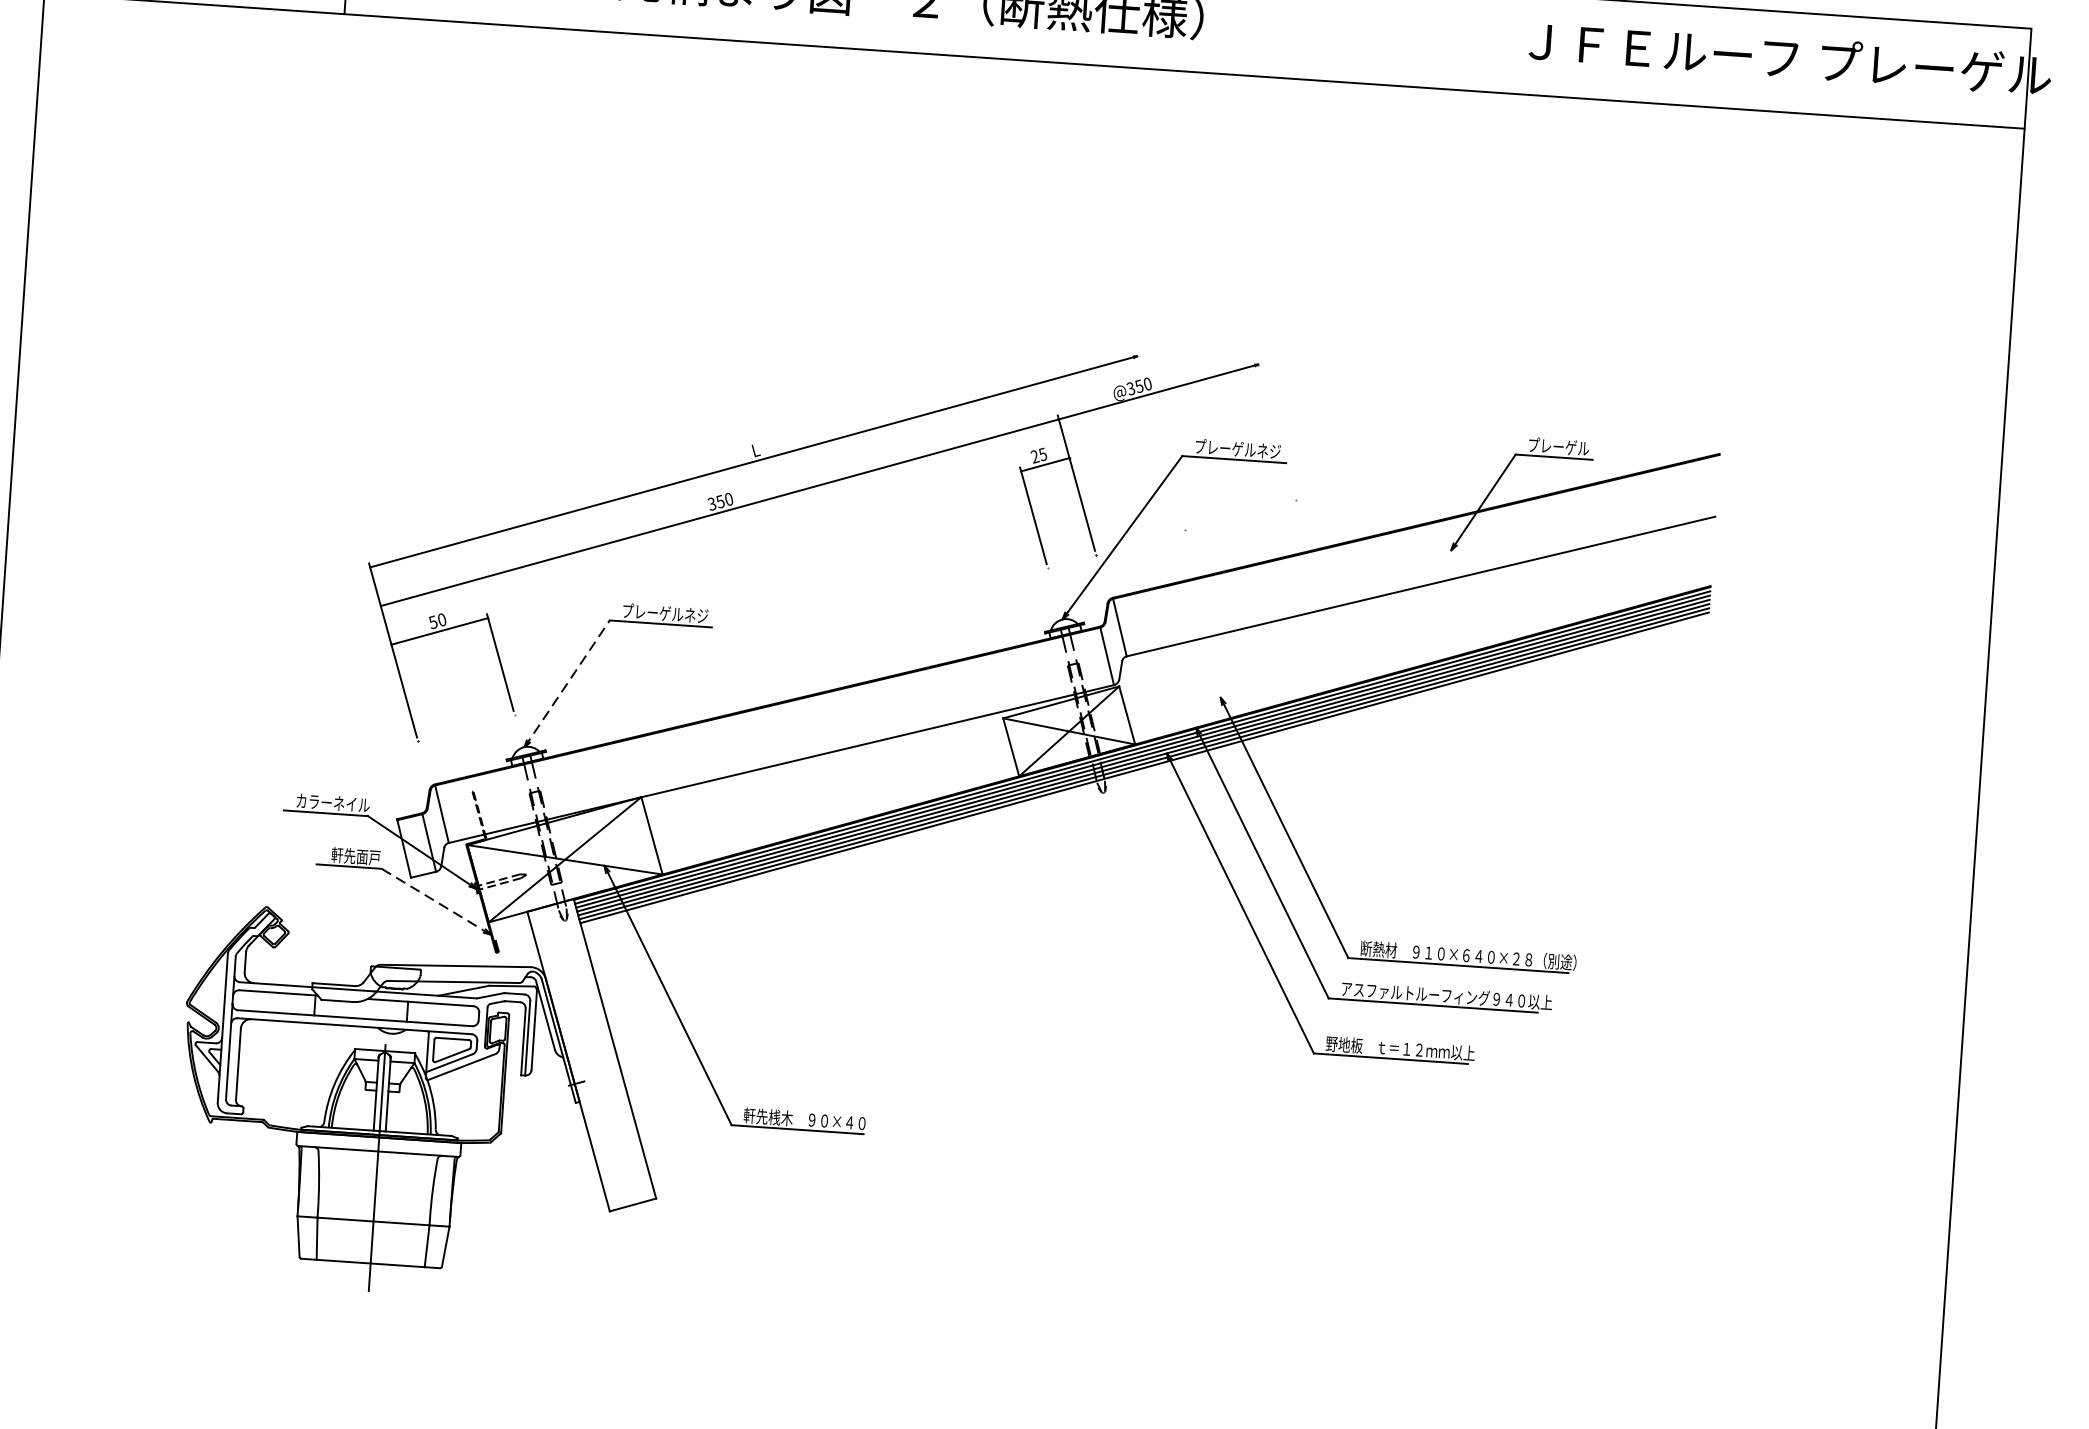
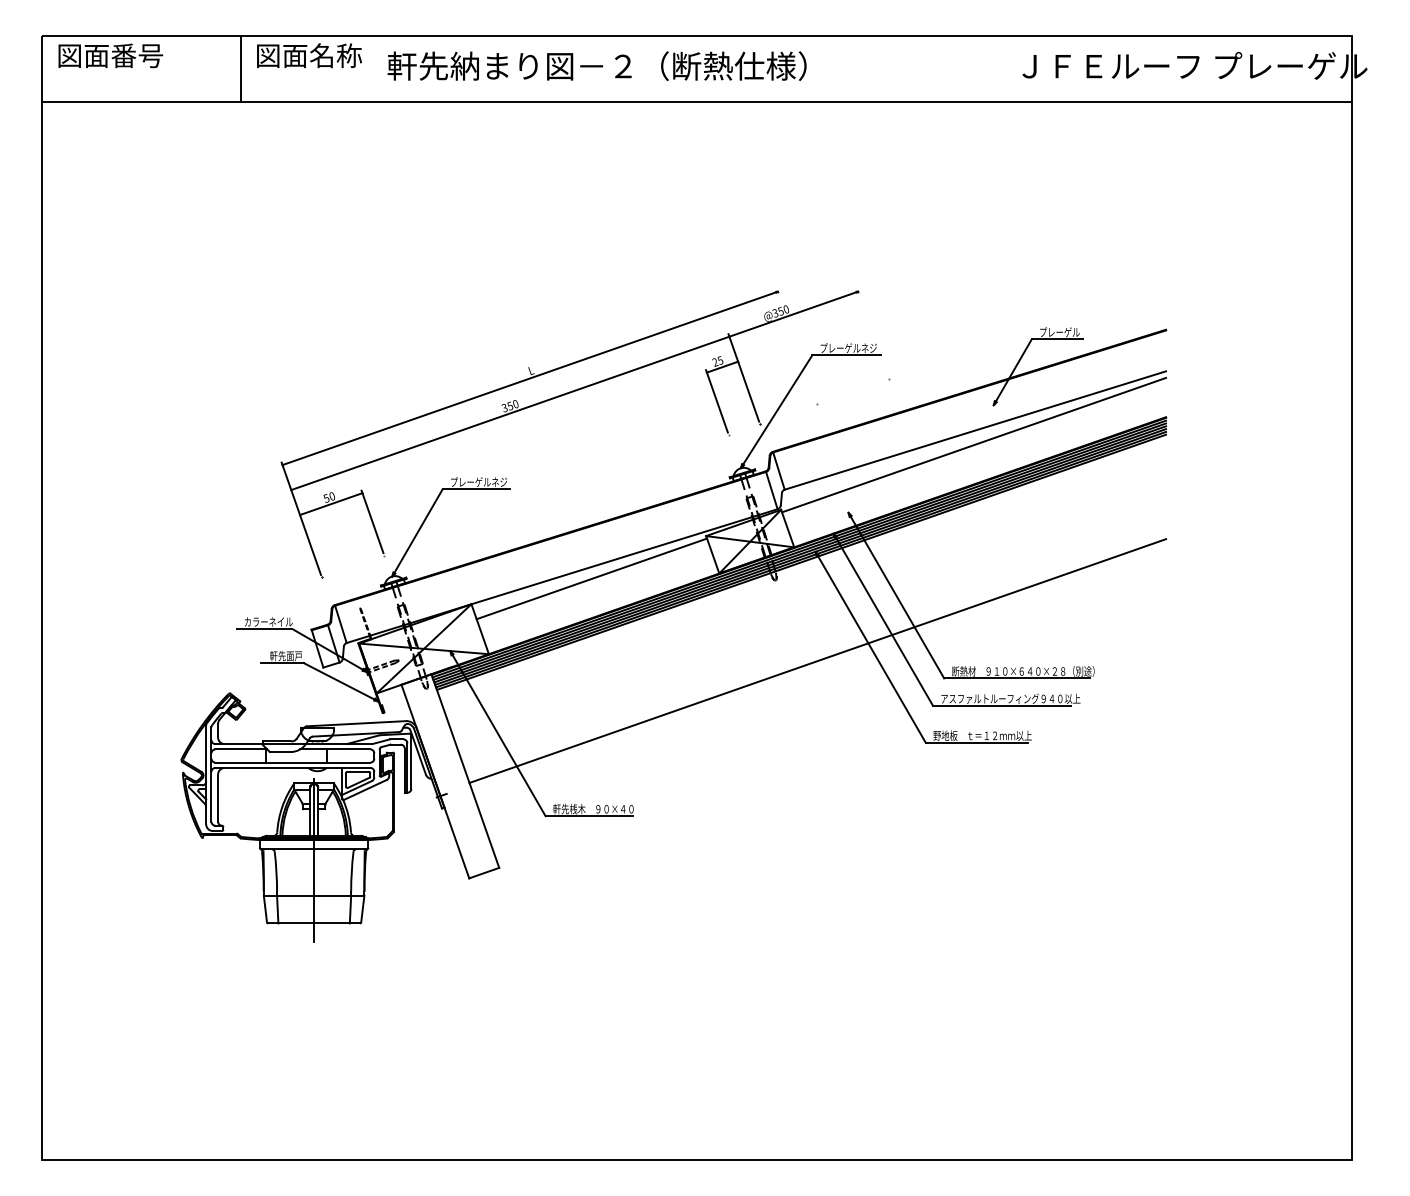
line: (1418, 607) -> (974, 444), added
line: (567, 684) -> (417, 533), dashed -> solid
line: (825, 770) -> (591, 578), added
line: (435, 902) -> (340, 682), dashed -> solid
line: (1158, 917) -> (817, 660), added

